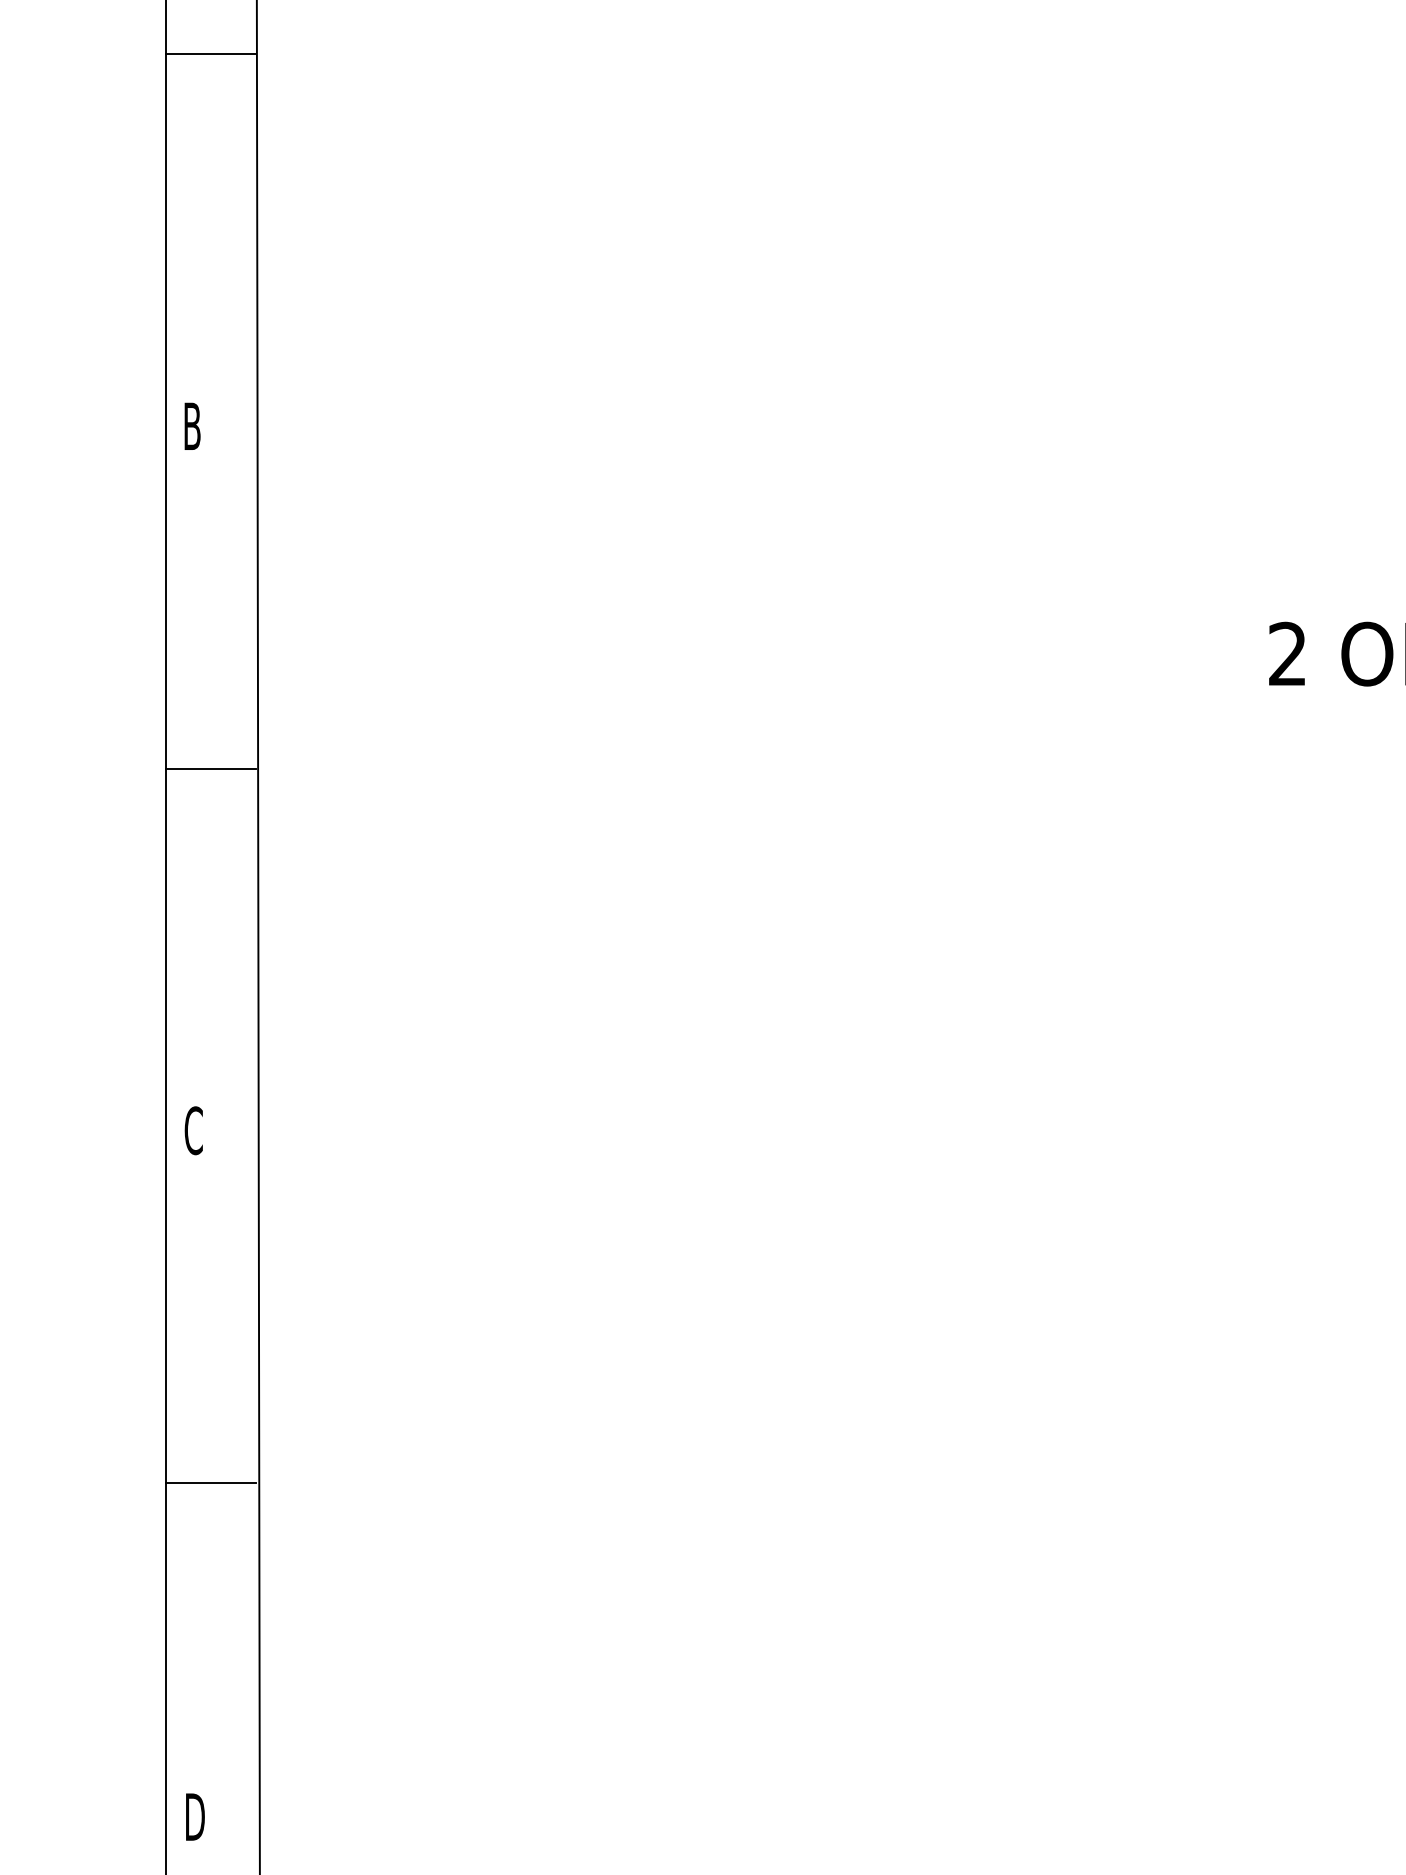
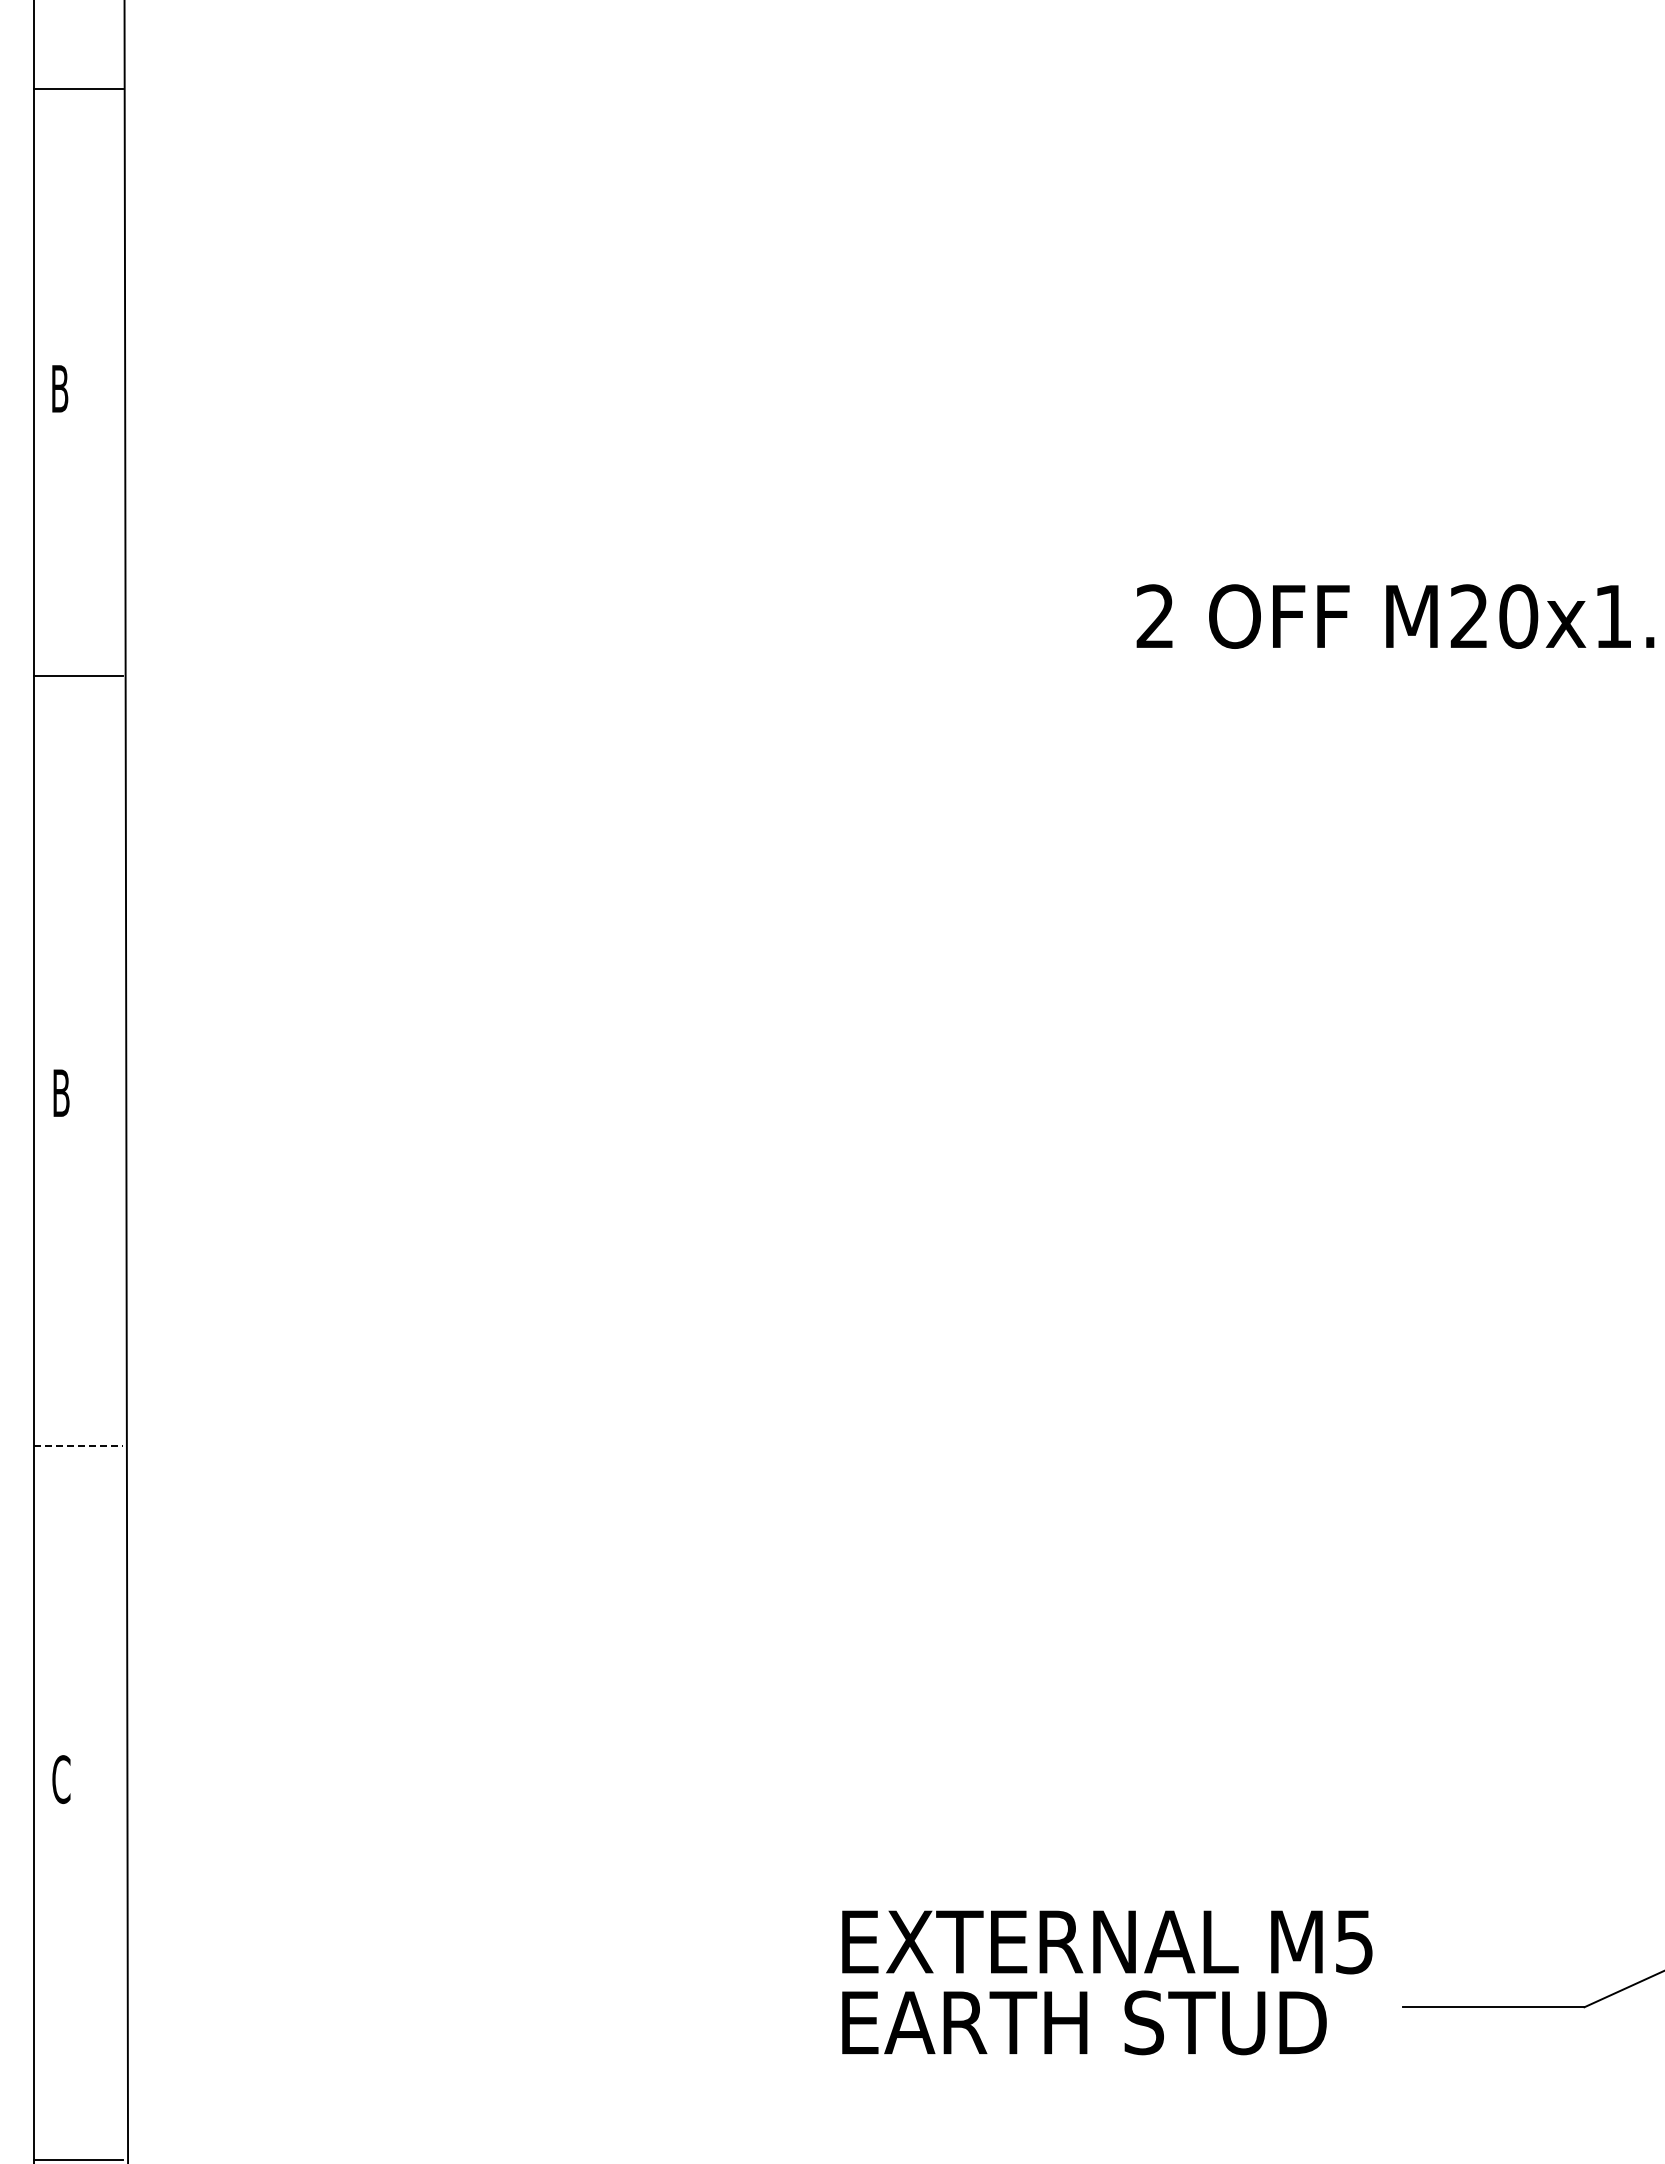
line: (210, 54) -> (78, 88), moved
line: (210, 769) -> (78, 676), moved
text: (193, 1130) -> (61, 1092), C -> B
line: (210, 1483) -> (78, 1445), solid -> dashed
text: (194, 1817) -> (62, 1779), D -> C

